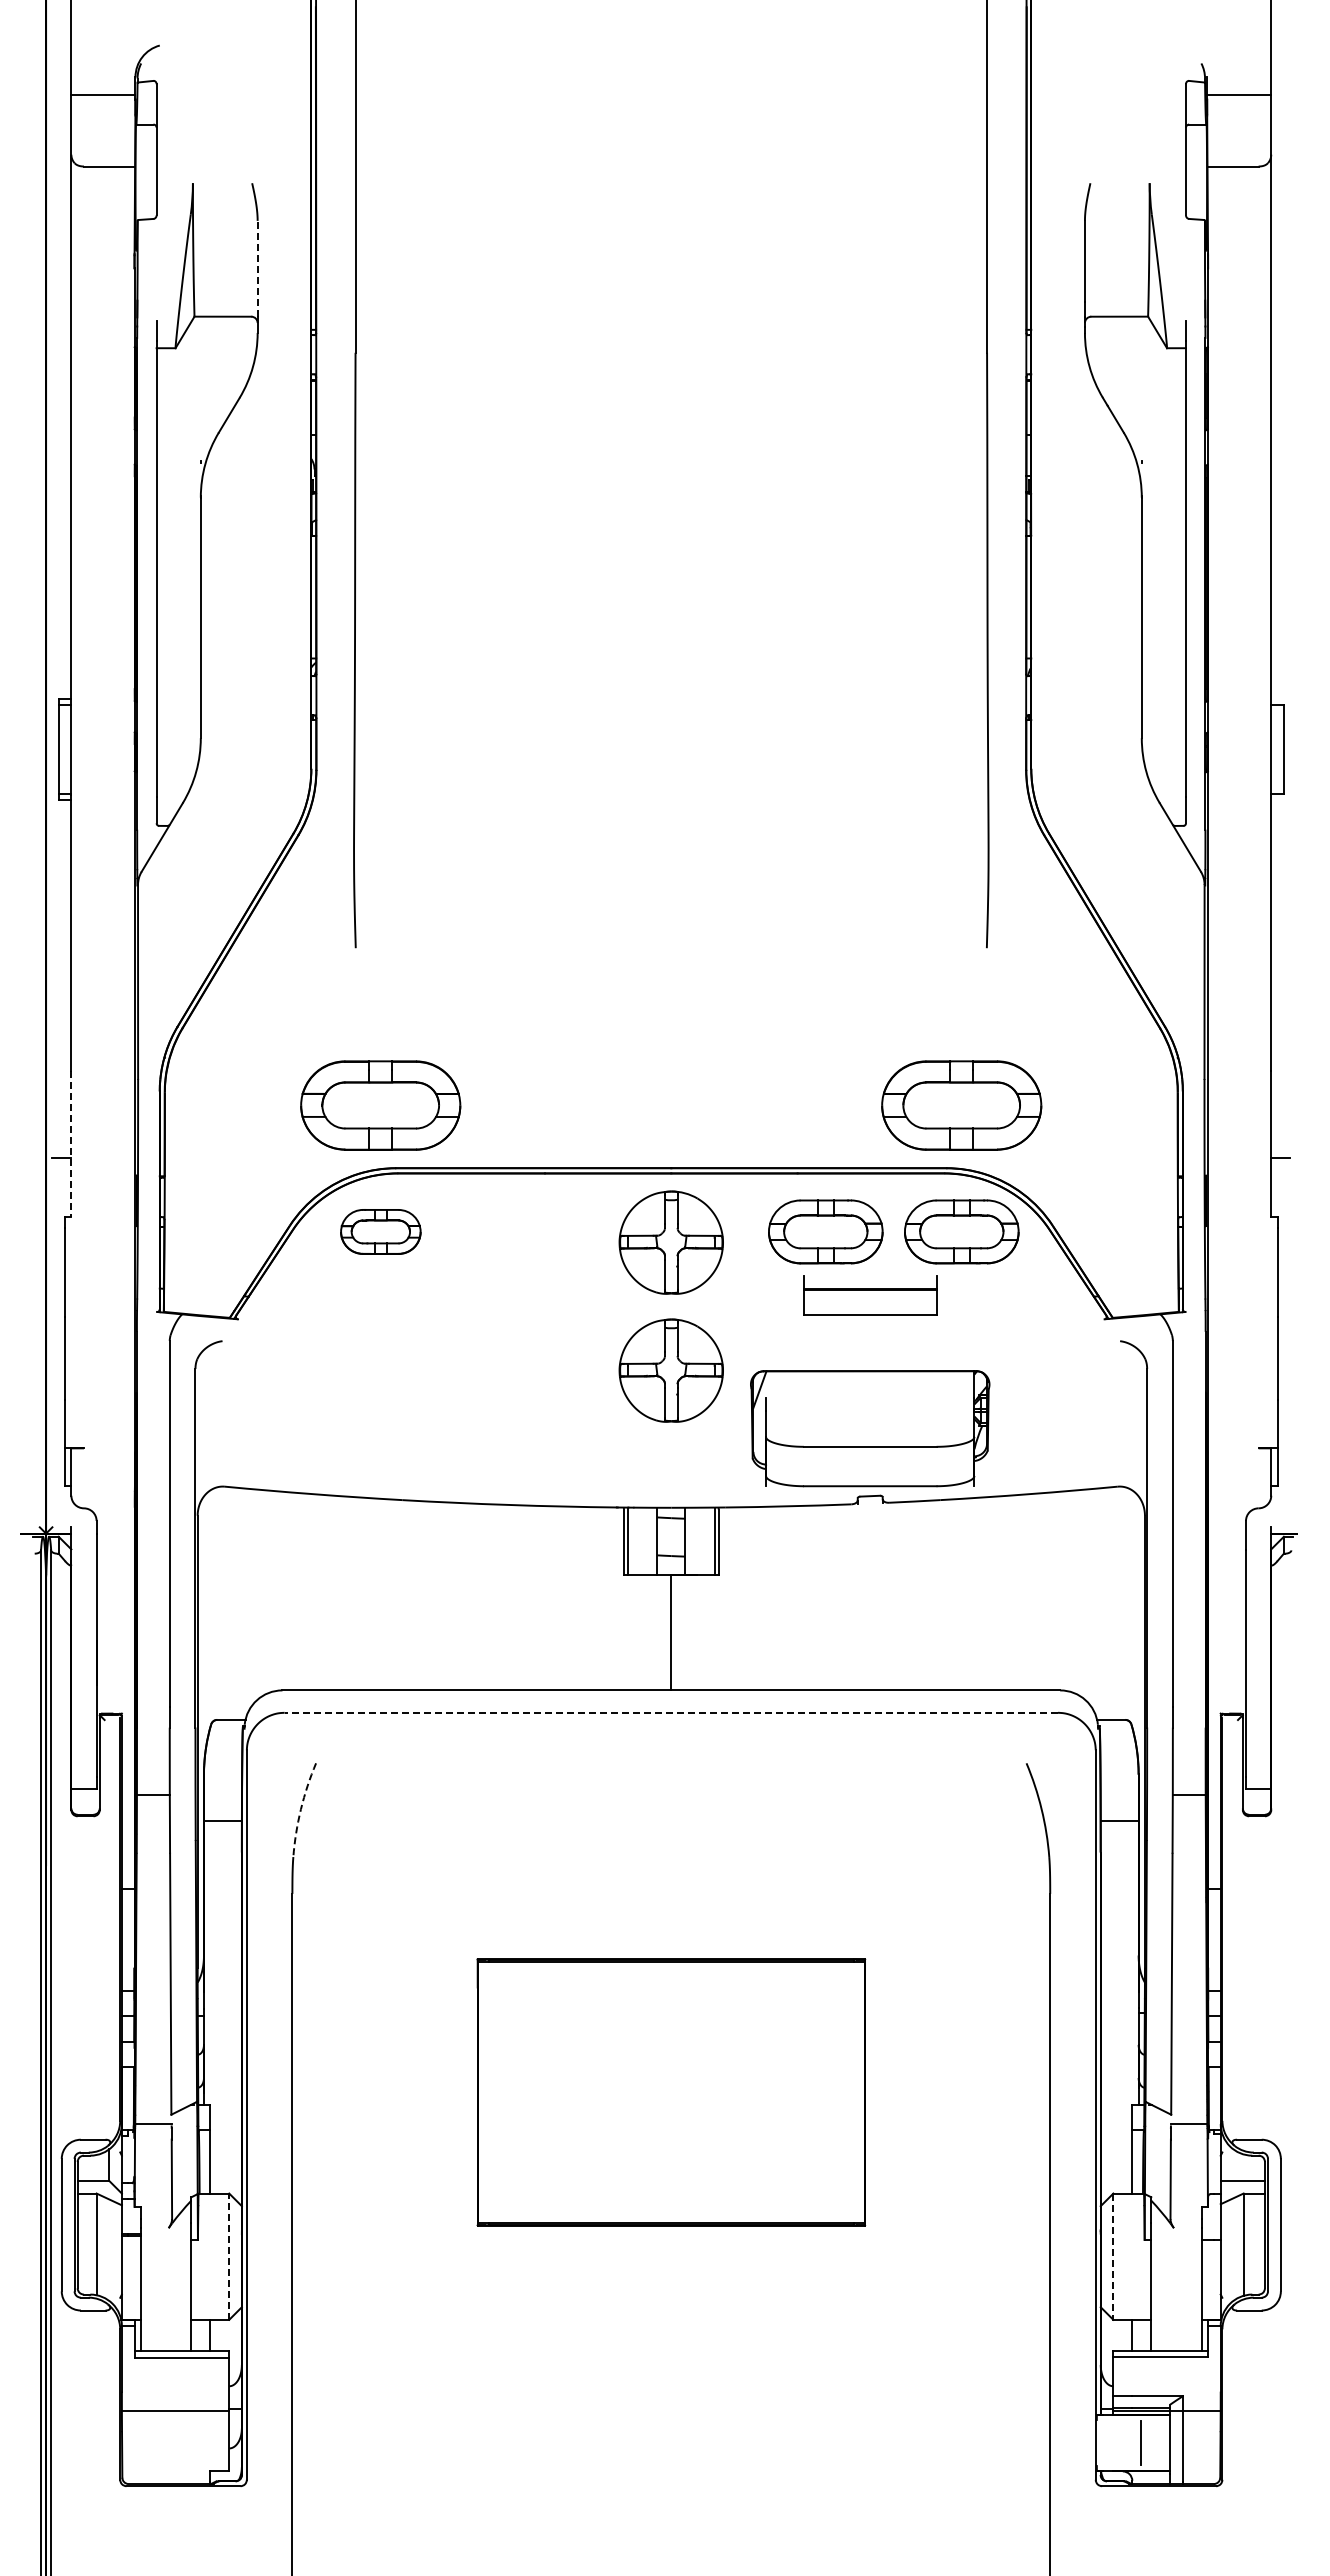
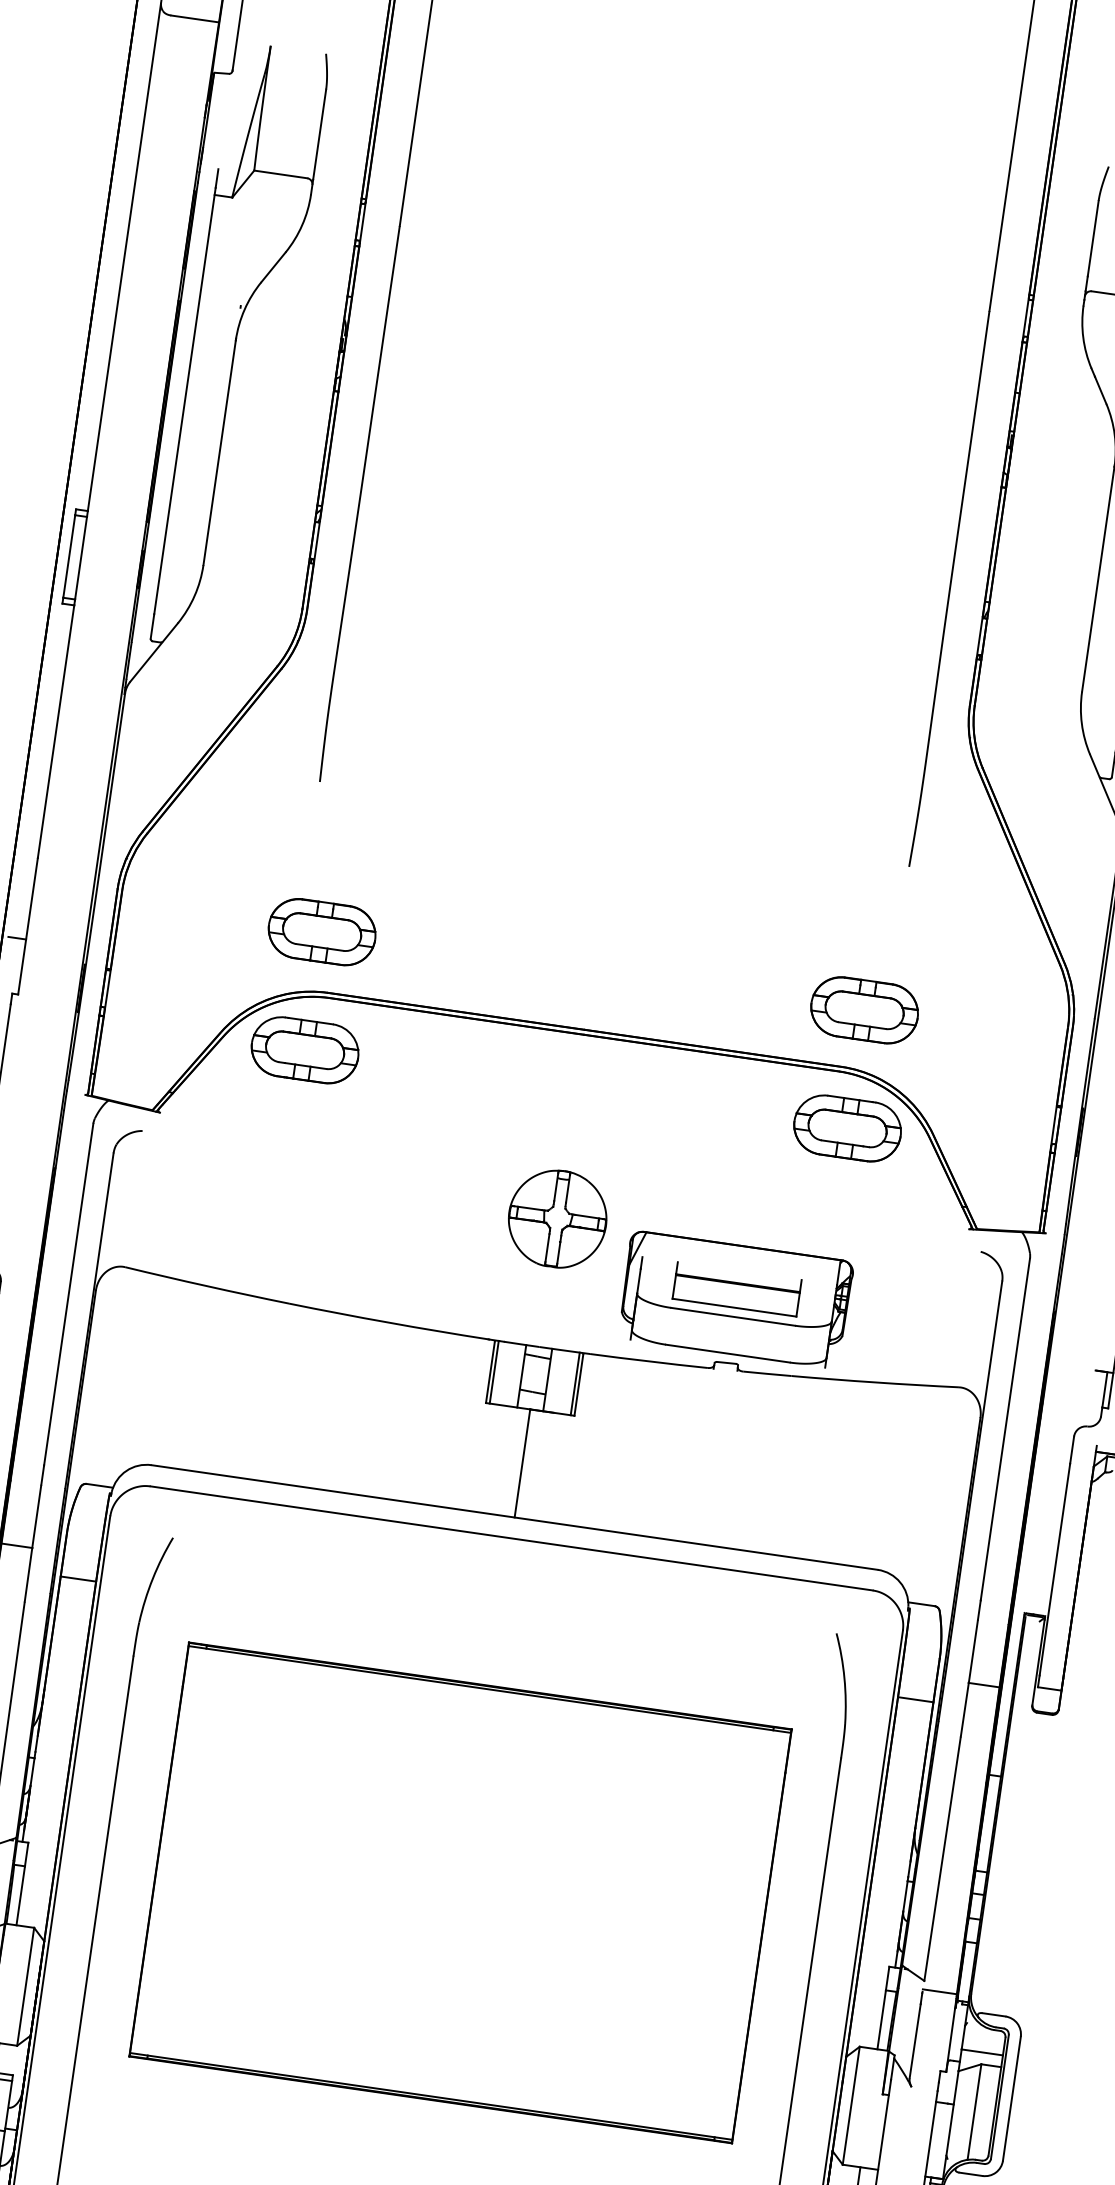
line: (257, 268) -> (319, 134), dashed -> solid
part: (380, 1104) -> (321, 931), size x0.71
part: (961, 1104) -> (864, 1009), size x0.71
line: (71, 1144) -> (28, 927), dashed -> solid
part: (380, 1231) -> (304, 1049), size x1.43
part: (825, 1231) -> (720, 1109), removed
part: (670, 1242) -> (574, 1099), removed
part: (870, 1295) -> (737, 1289), moved
line: (671, 1712) -> (511, 1538), dashed -> solid
arc: (300, 1809) -> (152, 1578), dashed -> solid
part: (671, 2092) -> (460, 1892), size x1.67
line: (229, 2256) -> (25, 1986), dashed -> solid
line: (1113, 2257) -> (851, 2106), dashed -> solid

